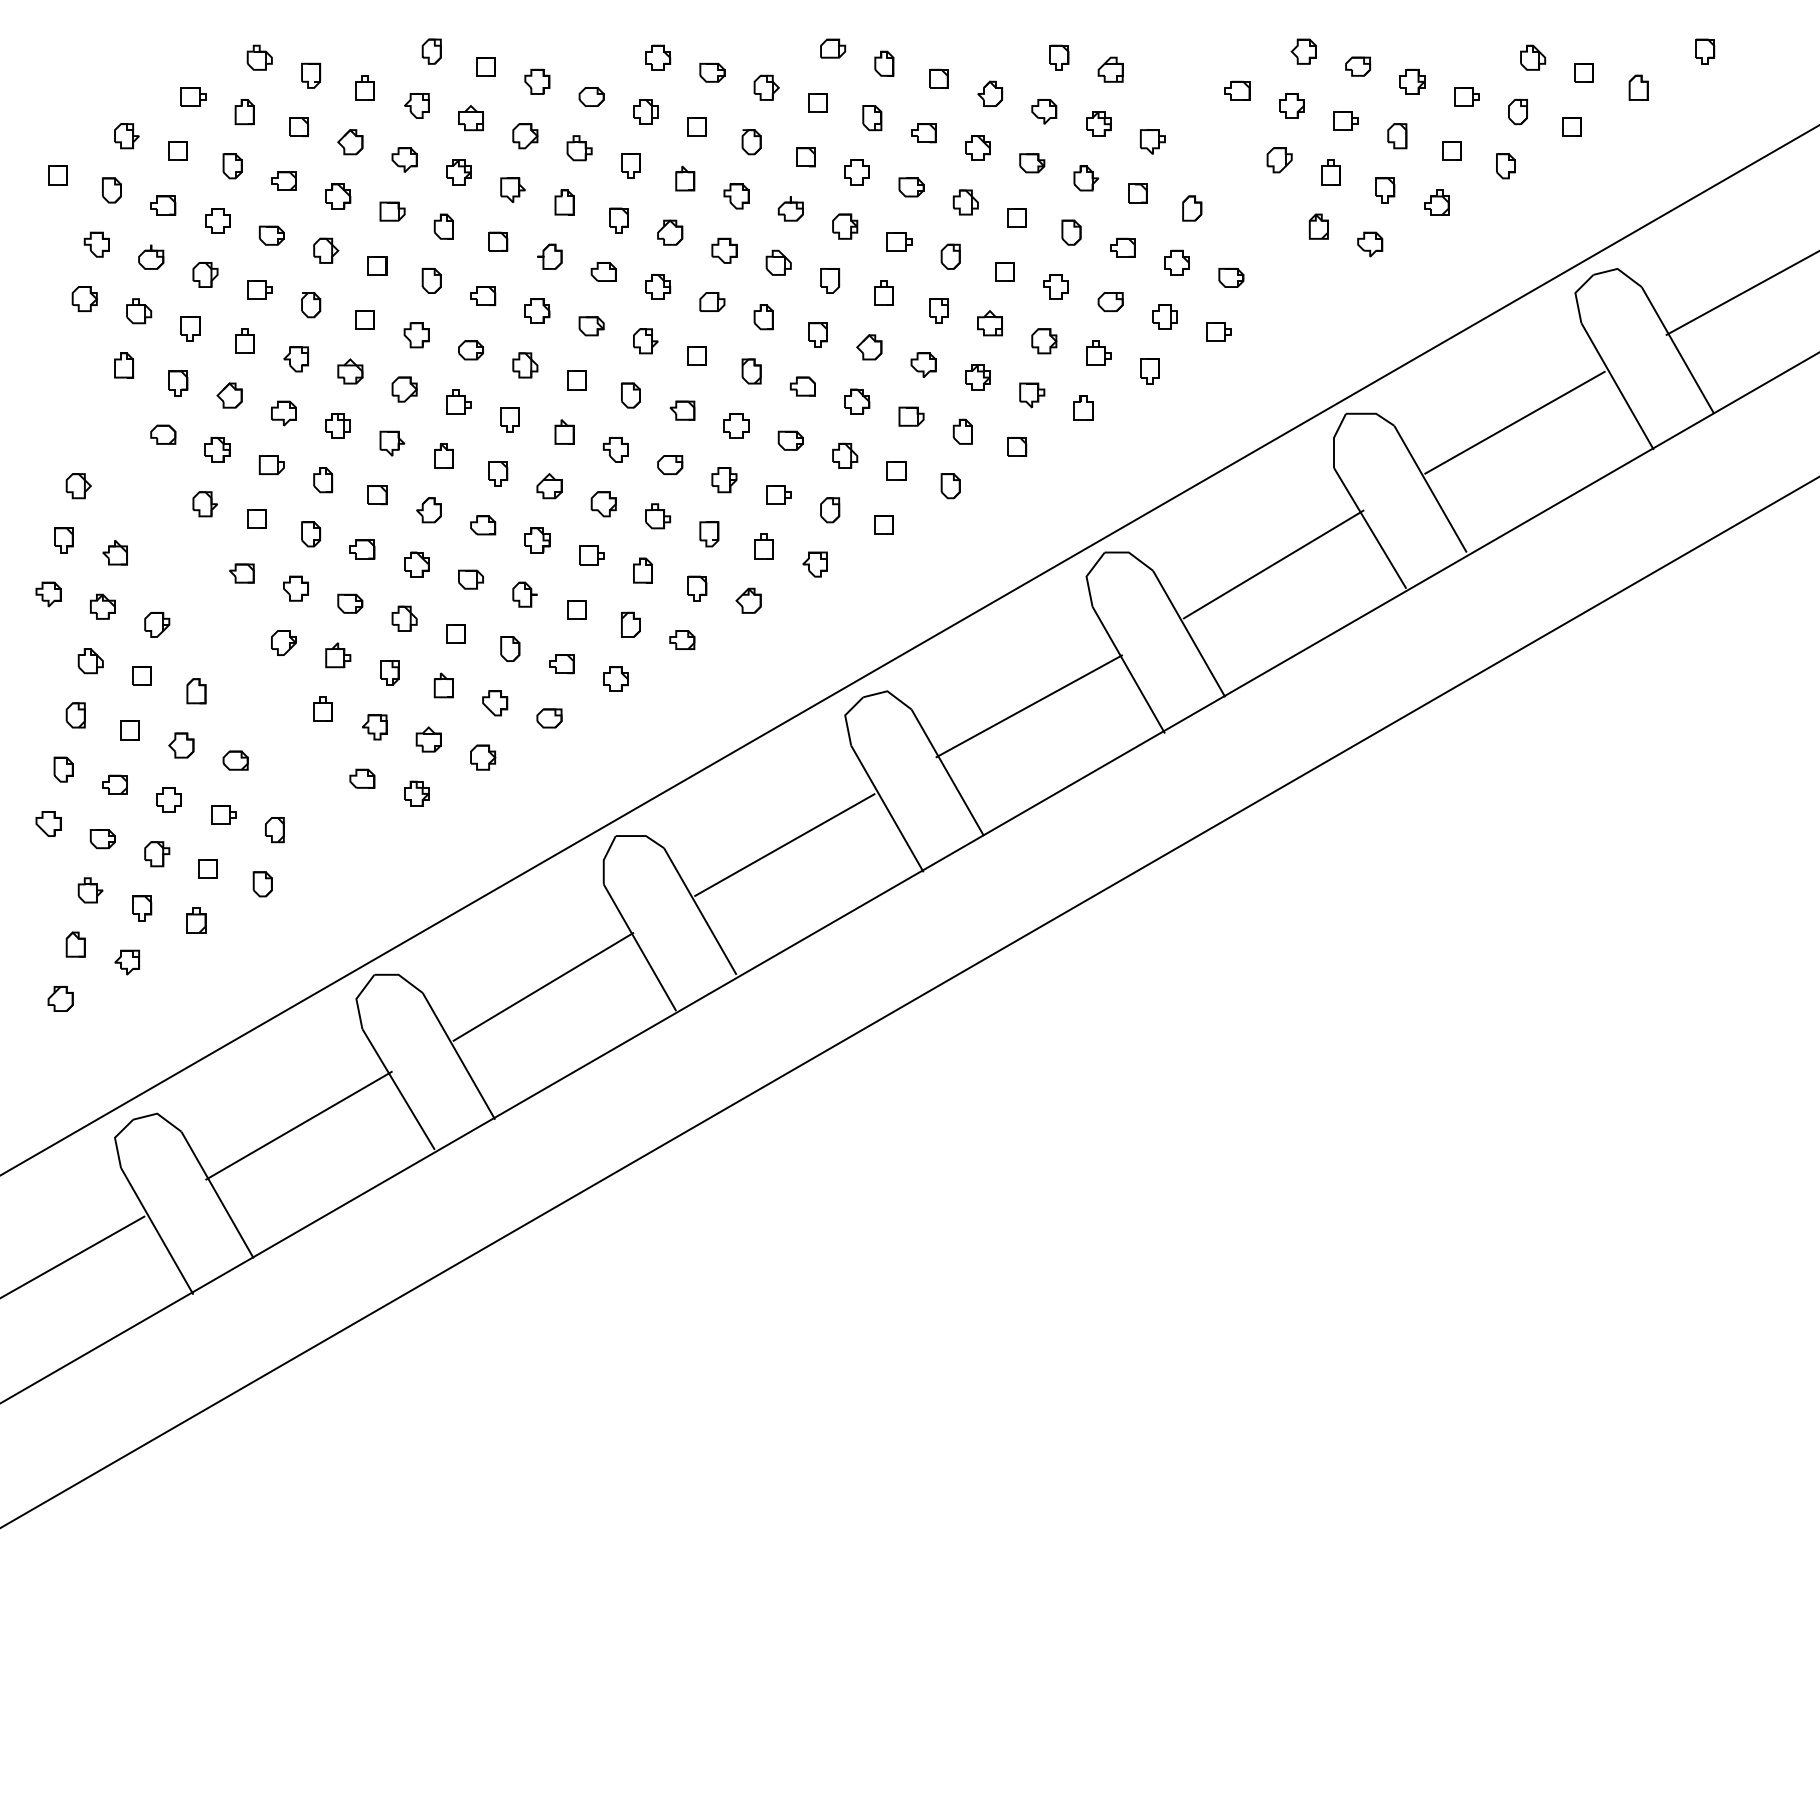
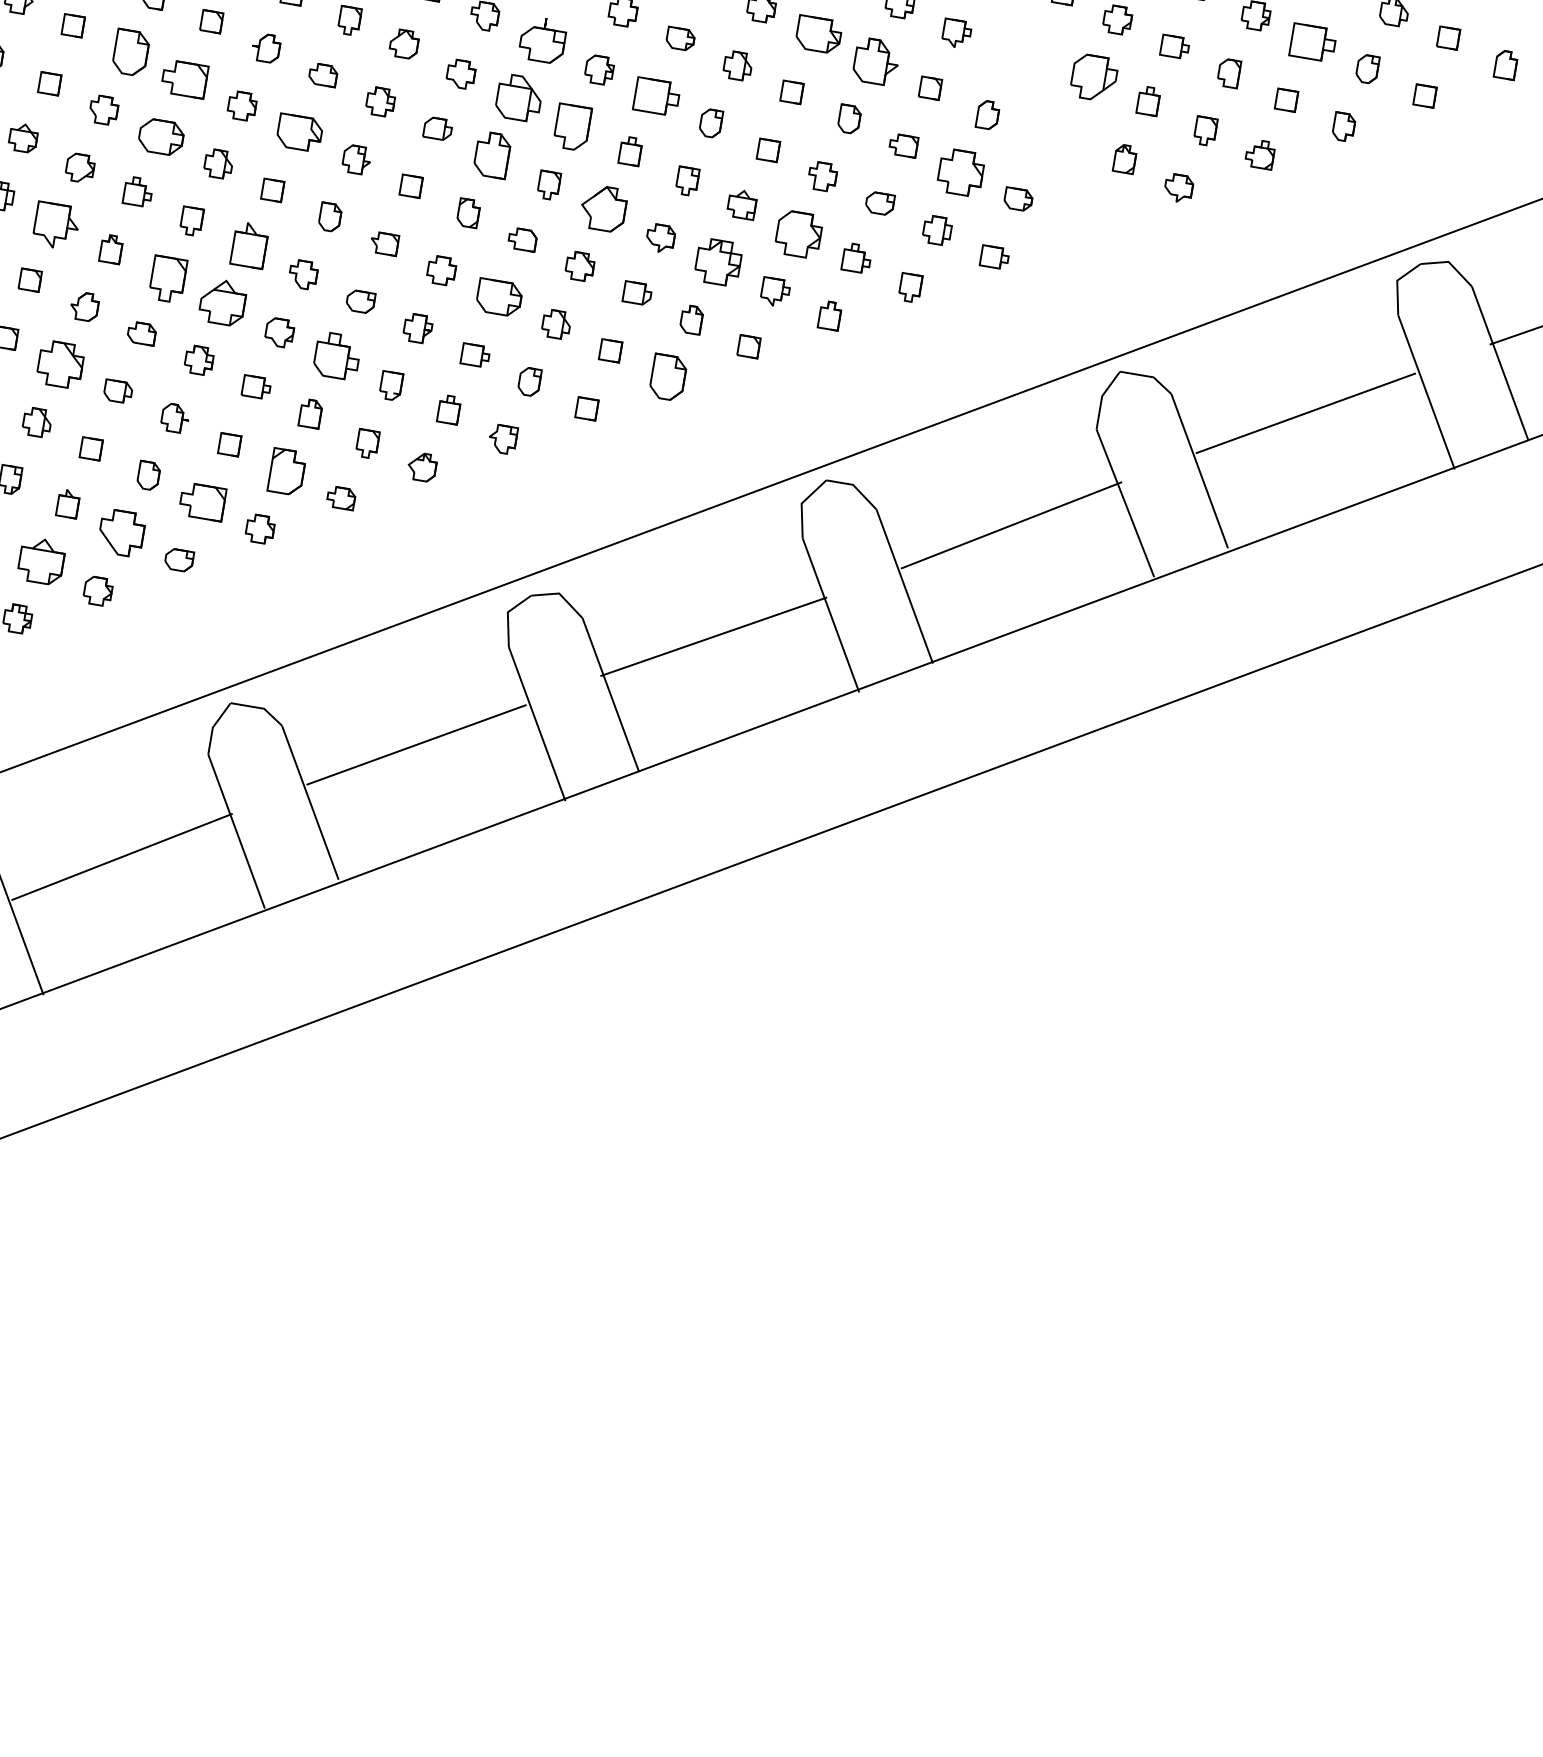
part: (1466, 96) -> (1313, 42), size x1.6
part: (1279, 160) -> (1093, 78), size x1.6
part: (1032, 163) -> (819, 35), size x1.6
part: (1085, 178) -> (875, 61), size x1.6
part: (790, 208) -> (542, 39), size x1.6
part: (899, 241) -> (657, 96), size x1.6
part: (778, 262) -> (518, 97), size x1.6
part: (1176, 262) -> (960, 172), size x1.6
part: (431, 280) -> (130, 52), size x1.6
part: (830, 280) -> (573, 127), size x1.6
part: (483, 295) -> (185, 78), size x1.6
part: (763, 317) -> (491, 155), size x1.6
part: (591, 326) -> (299, 133), size x1.6
part: (1044, 341) -> (799, 234), size x1.6
part: (869, 347) -> (603, 208), size x1.6
part: (470, 350) -> (160, 137), size x1.6
part: (977, 377) -> (718, 262), size x1.6
part: (564, 431) -> (249, 244), size x1.6
part: (790, 440) -> (498, 297), size x1.6
part: (392, 443) -> (56, 225), size x1.6
part: (498, 473) -> (168, 278), size x1.6
part: (549, 486) -> (222, 302), size x1.6
part: (950, 486) -> (667, 378), size x1.6
part: (658, 516) -> (338, 356), size x1.6
part: (416, 564) -> (60, 364), size x1.6
part: (630, 624) -> (286, 471), size x1.6
part: (561, 664) -> (202, 502), size x1.6
part: (495, 703) -> (122, 533), size x1.6
part: (428, 739) -> (41, 560), size x1.6

